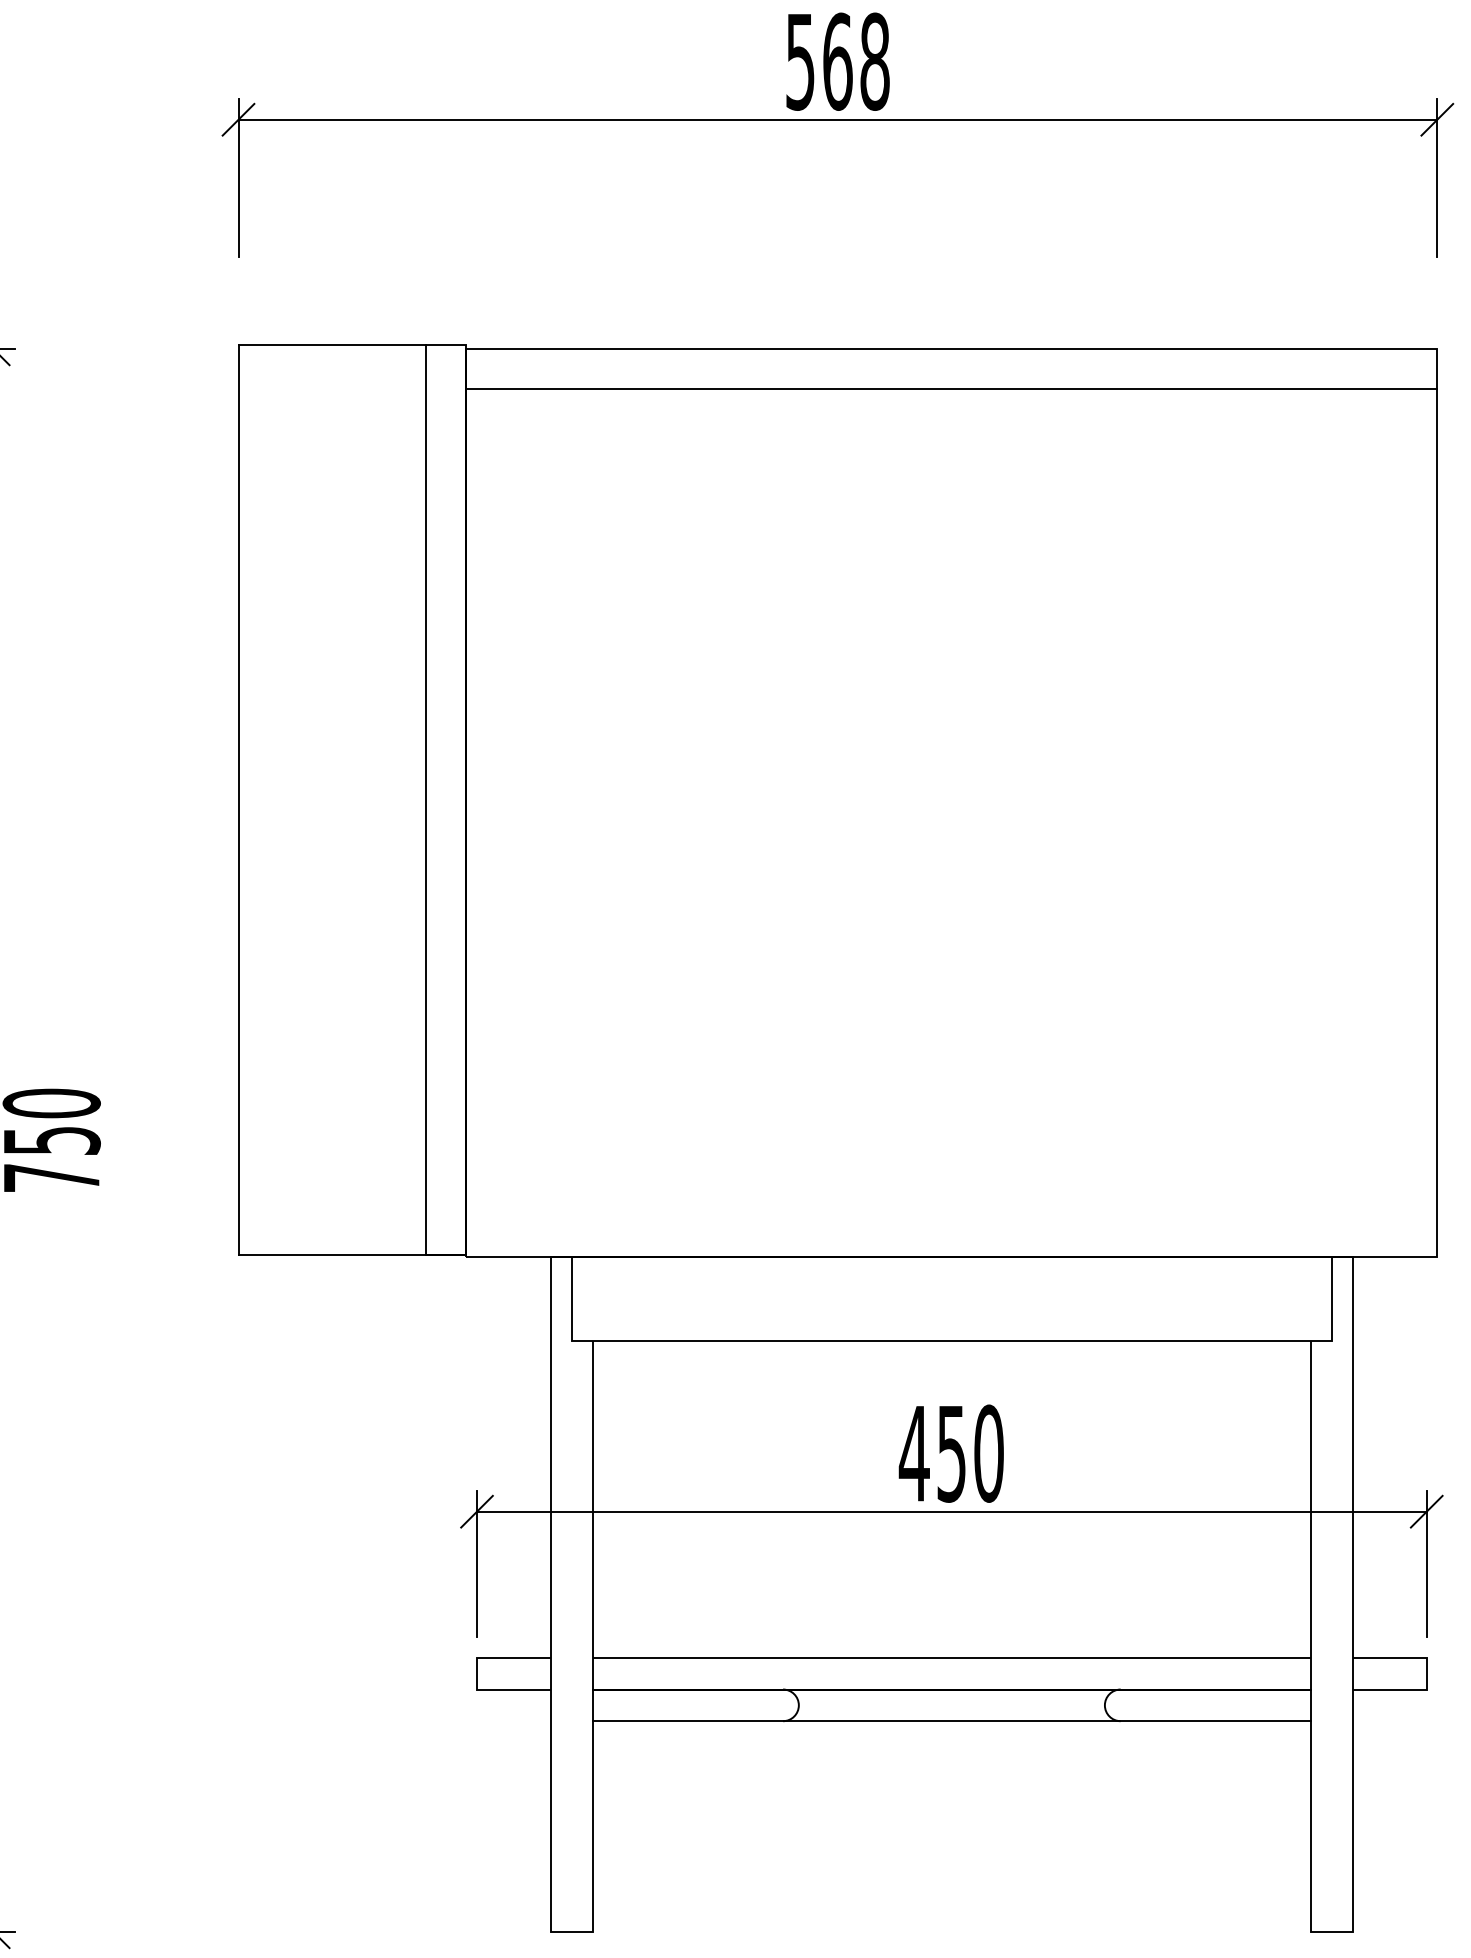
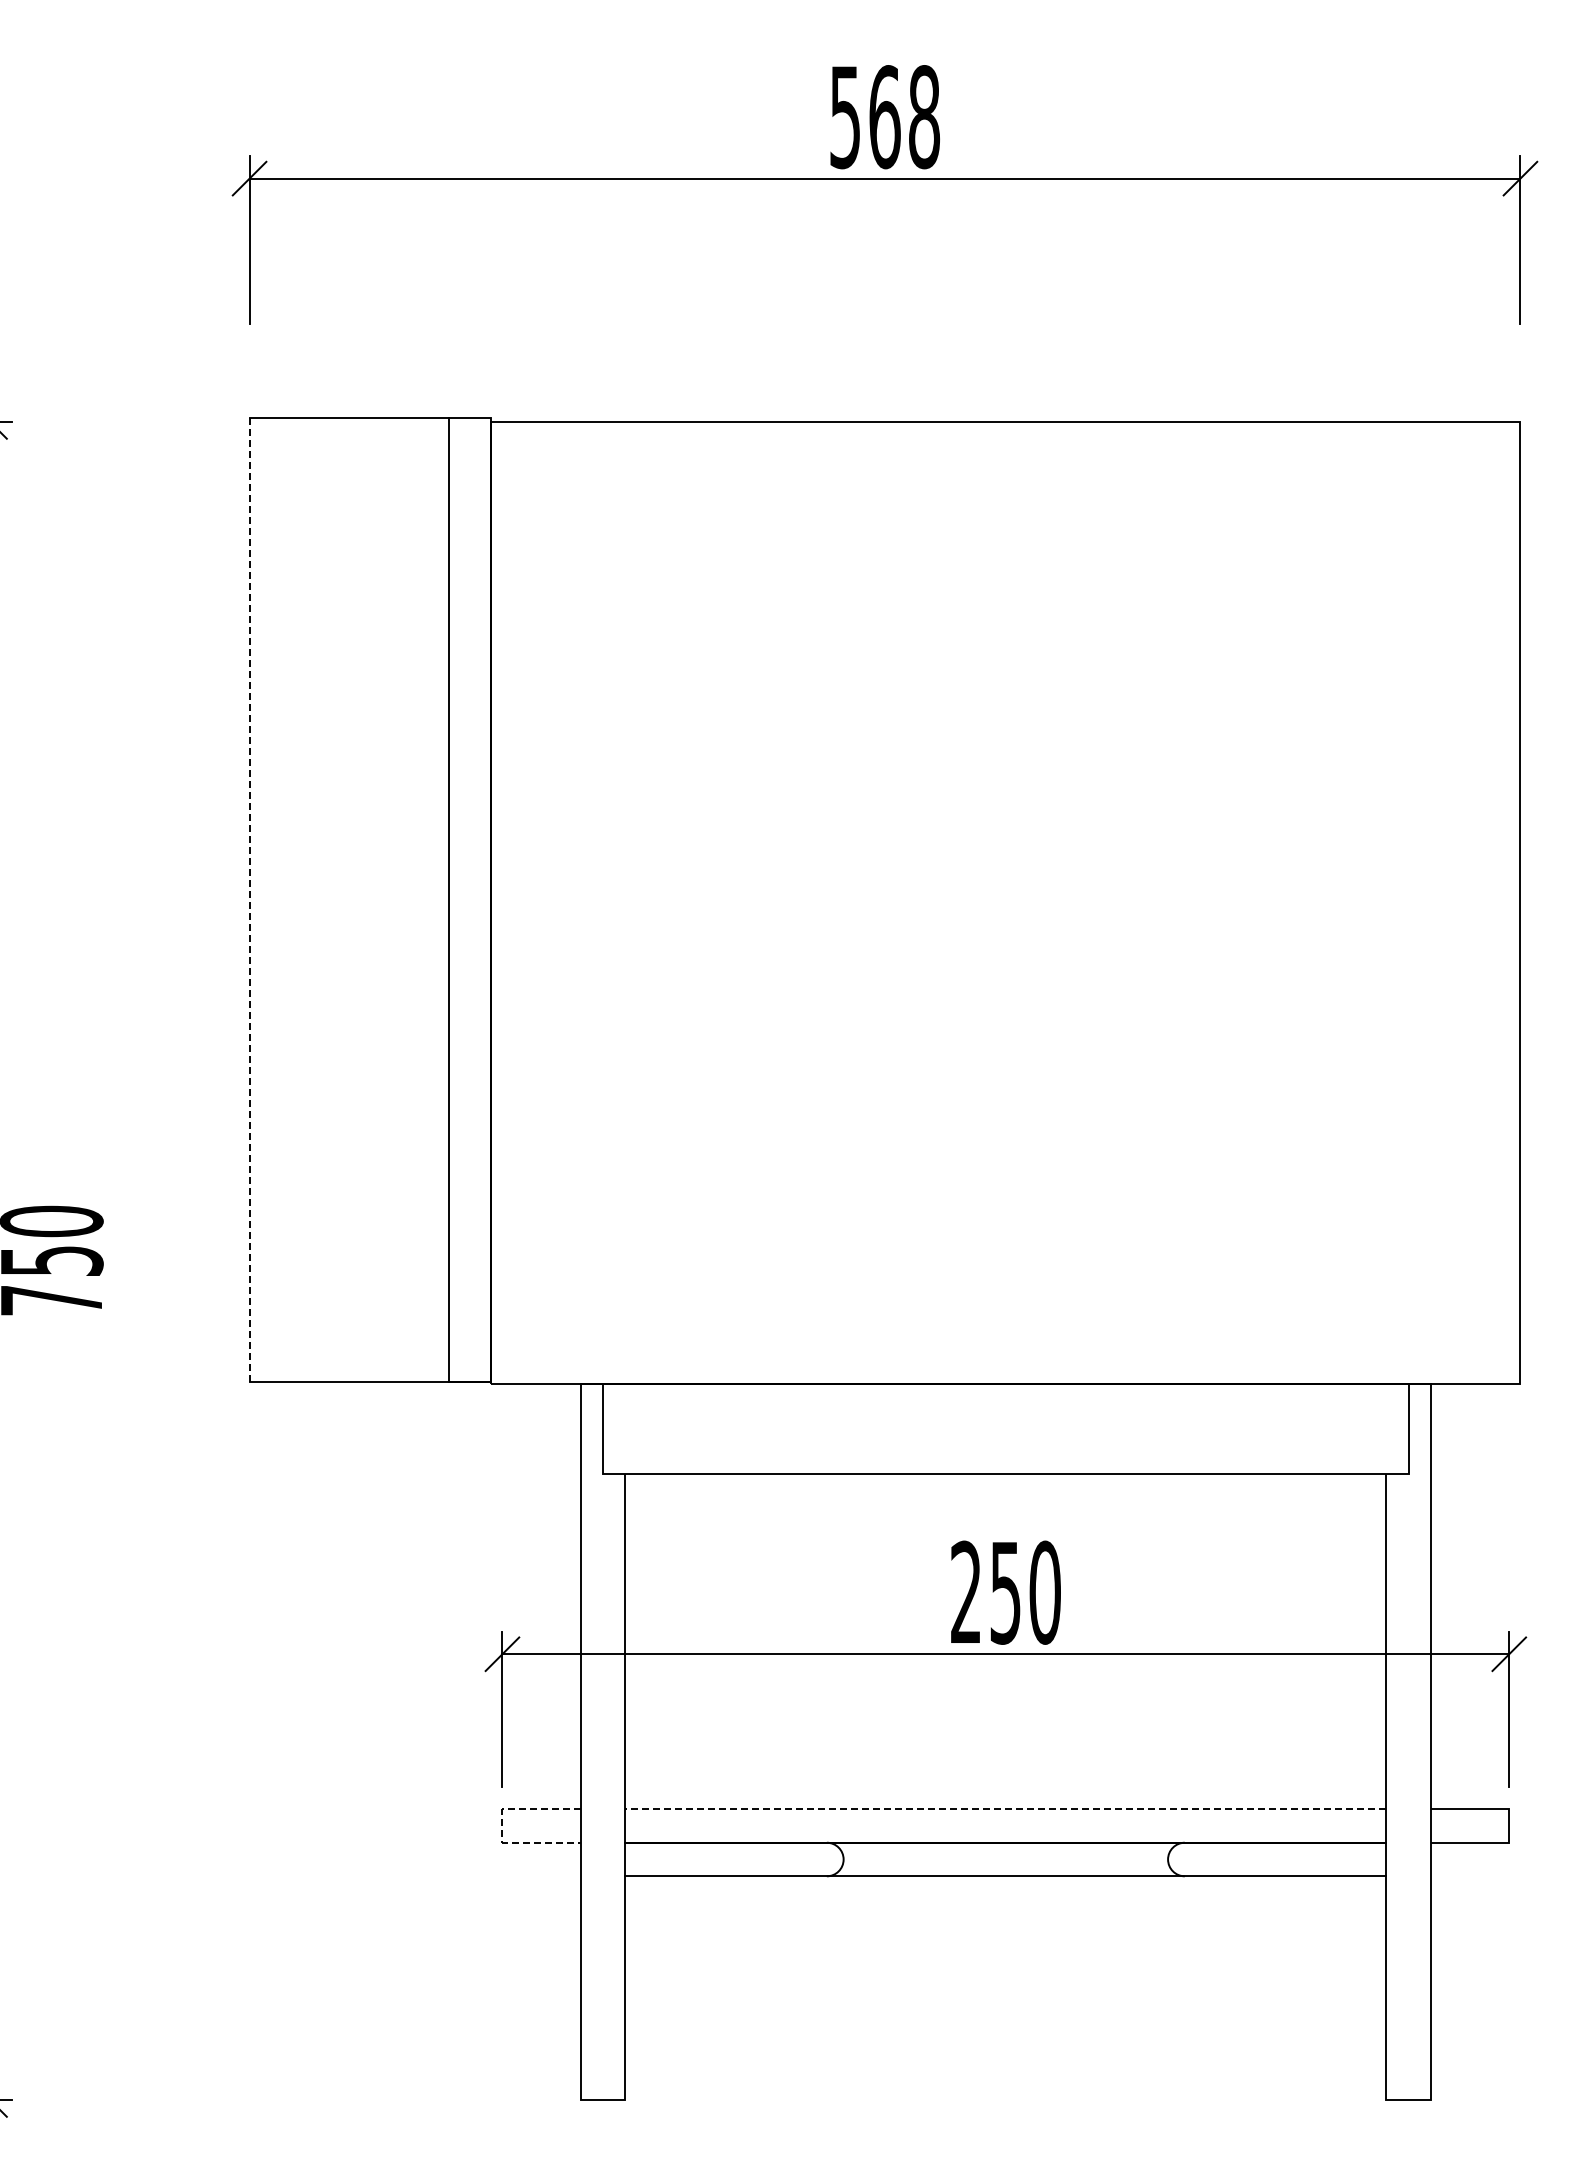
line: (951, 389) -> (1005, 464), removed
line: (238, 799) -> (249, 899), solid -> dashed
text: (913, 1452) -> (965, 1591), 450 -> 250
line: (951, 1658) -> (1005, 1809), solid -> dashed
line: (477, 1673) -> (502, 1825), solid -> dashed

